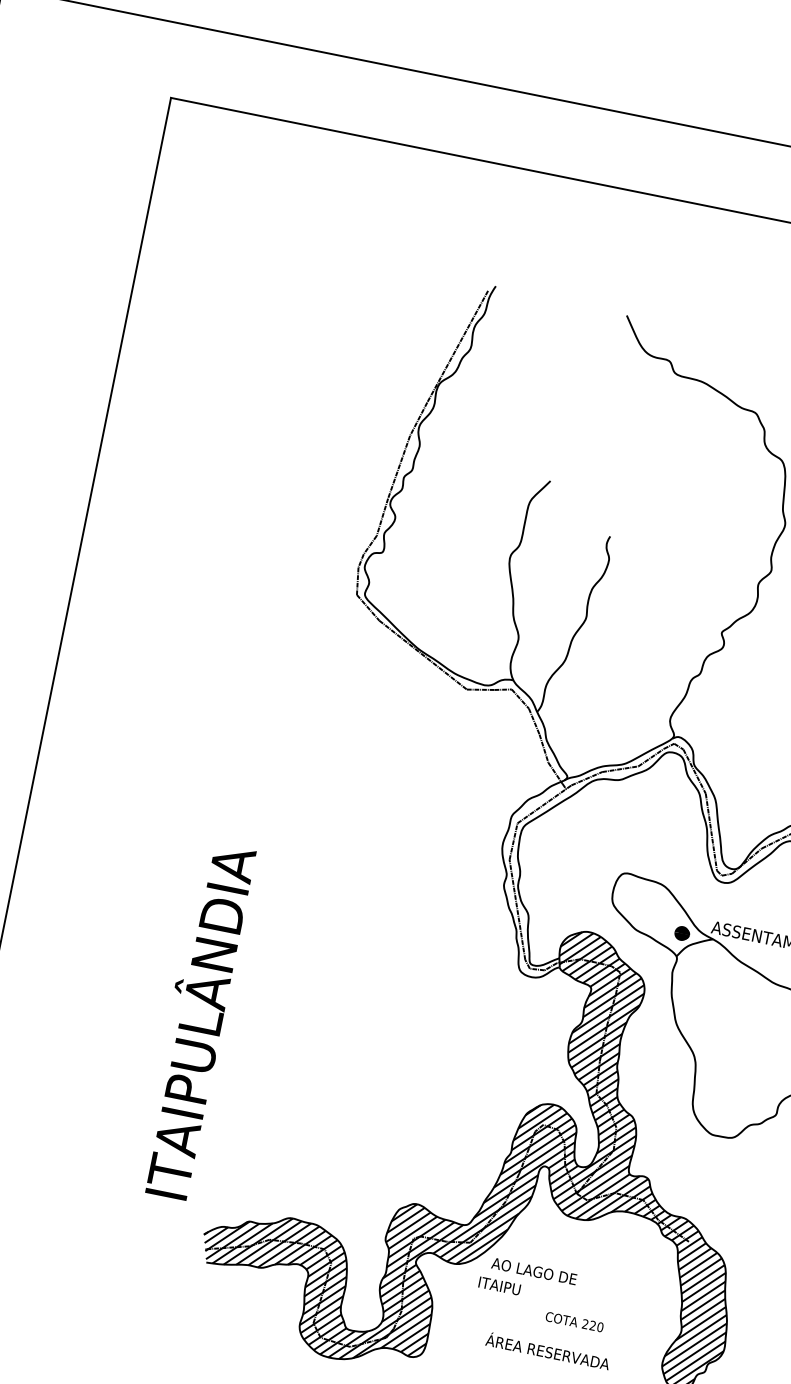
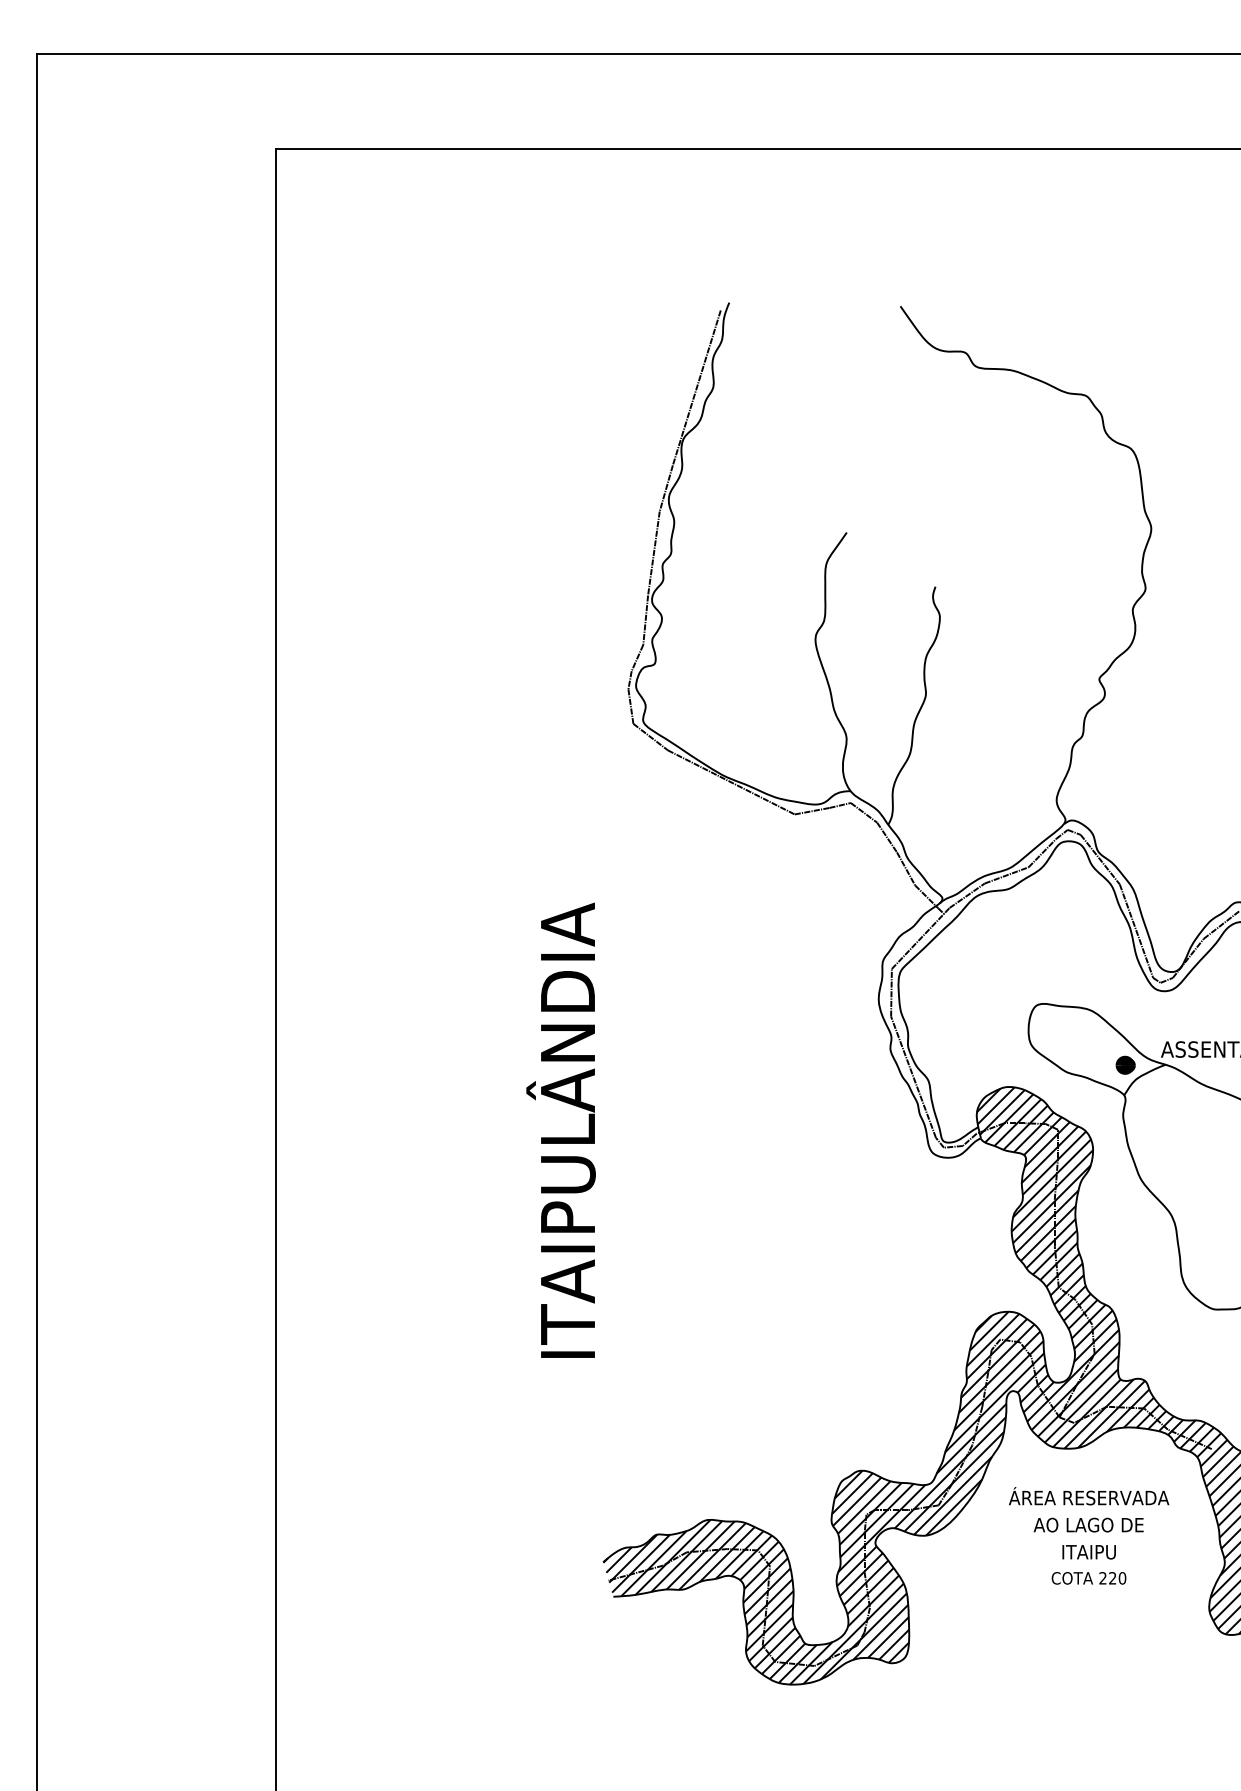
text: (195, 1020) -> (560, 1129), moved
text: (534, 1270) -> (1088, 1524), moved
text: (499, 1286) -> (1088, 1552), moved
text: (548, 1351) -> (1089, 1496), moved

